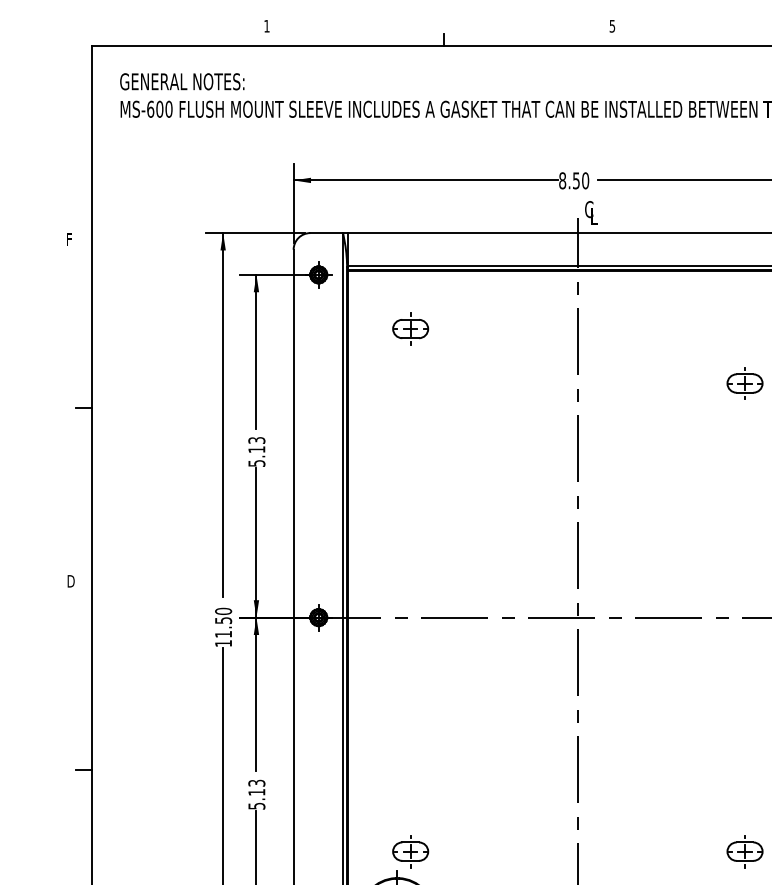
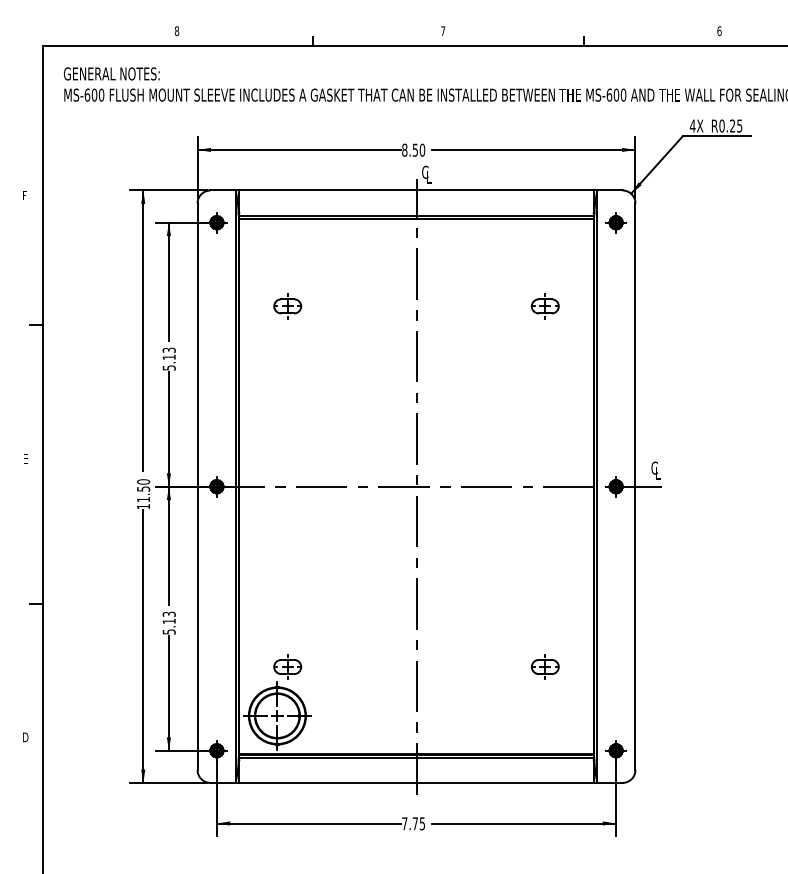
text: (266, 26) -> (176, 31), 1 -> 8
text: (612, 26) -> (443, 31), 5 -> 7
part: (410, 329) -> (287, 306), moved
text: (70, 580) -> (25, 458), D -> E

